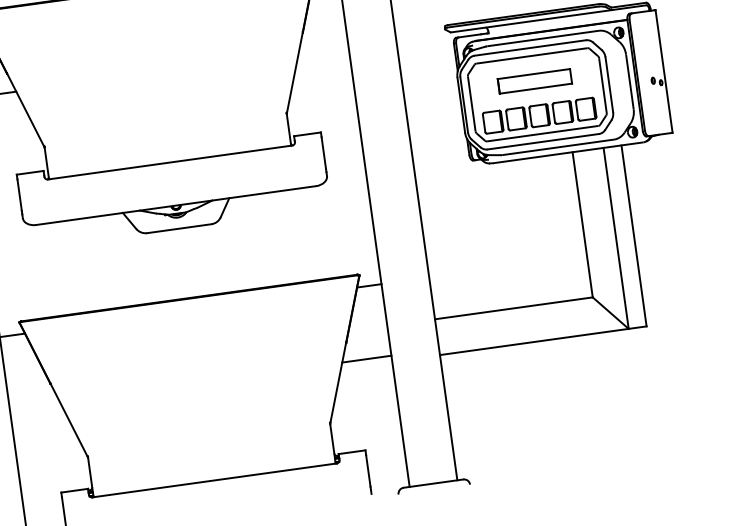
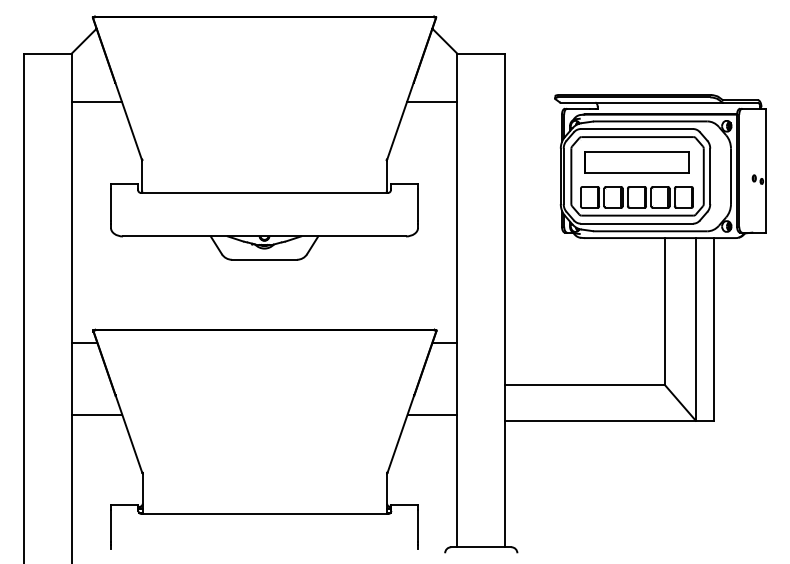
line: (323, 48) -> (432, 101), added
part: (534, 81) -> (636, 162), size x1.43
line: (34, 405) -> (96, 414), added

